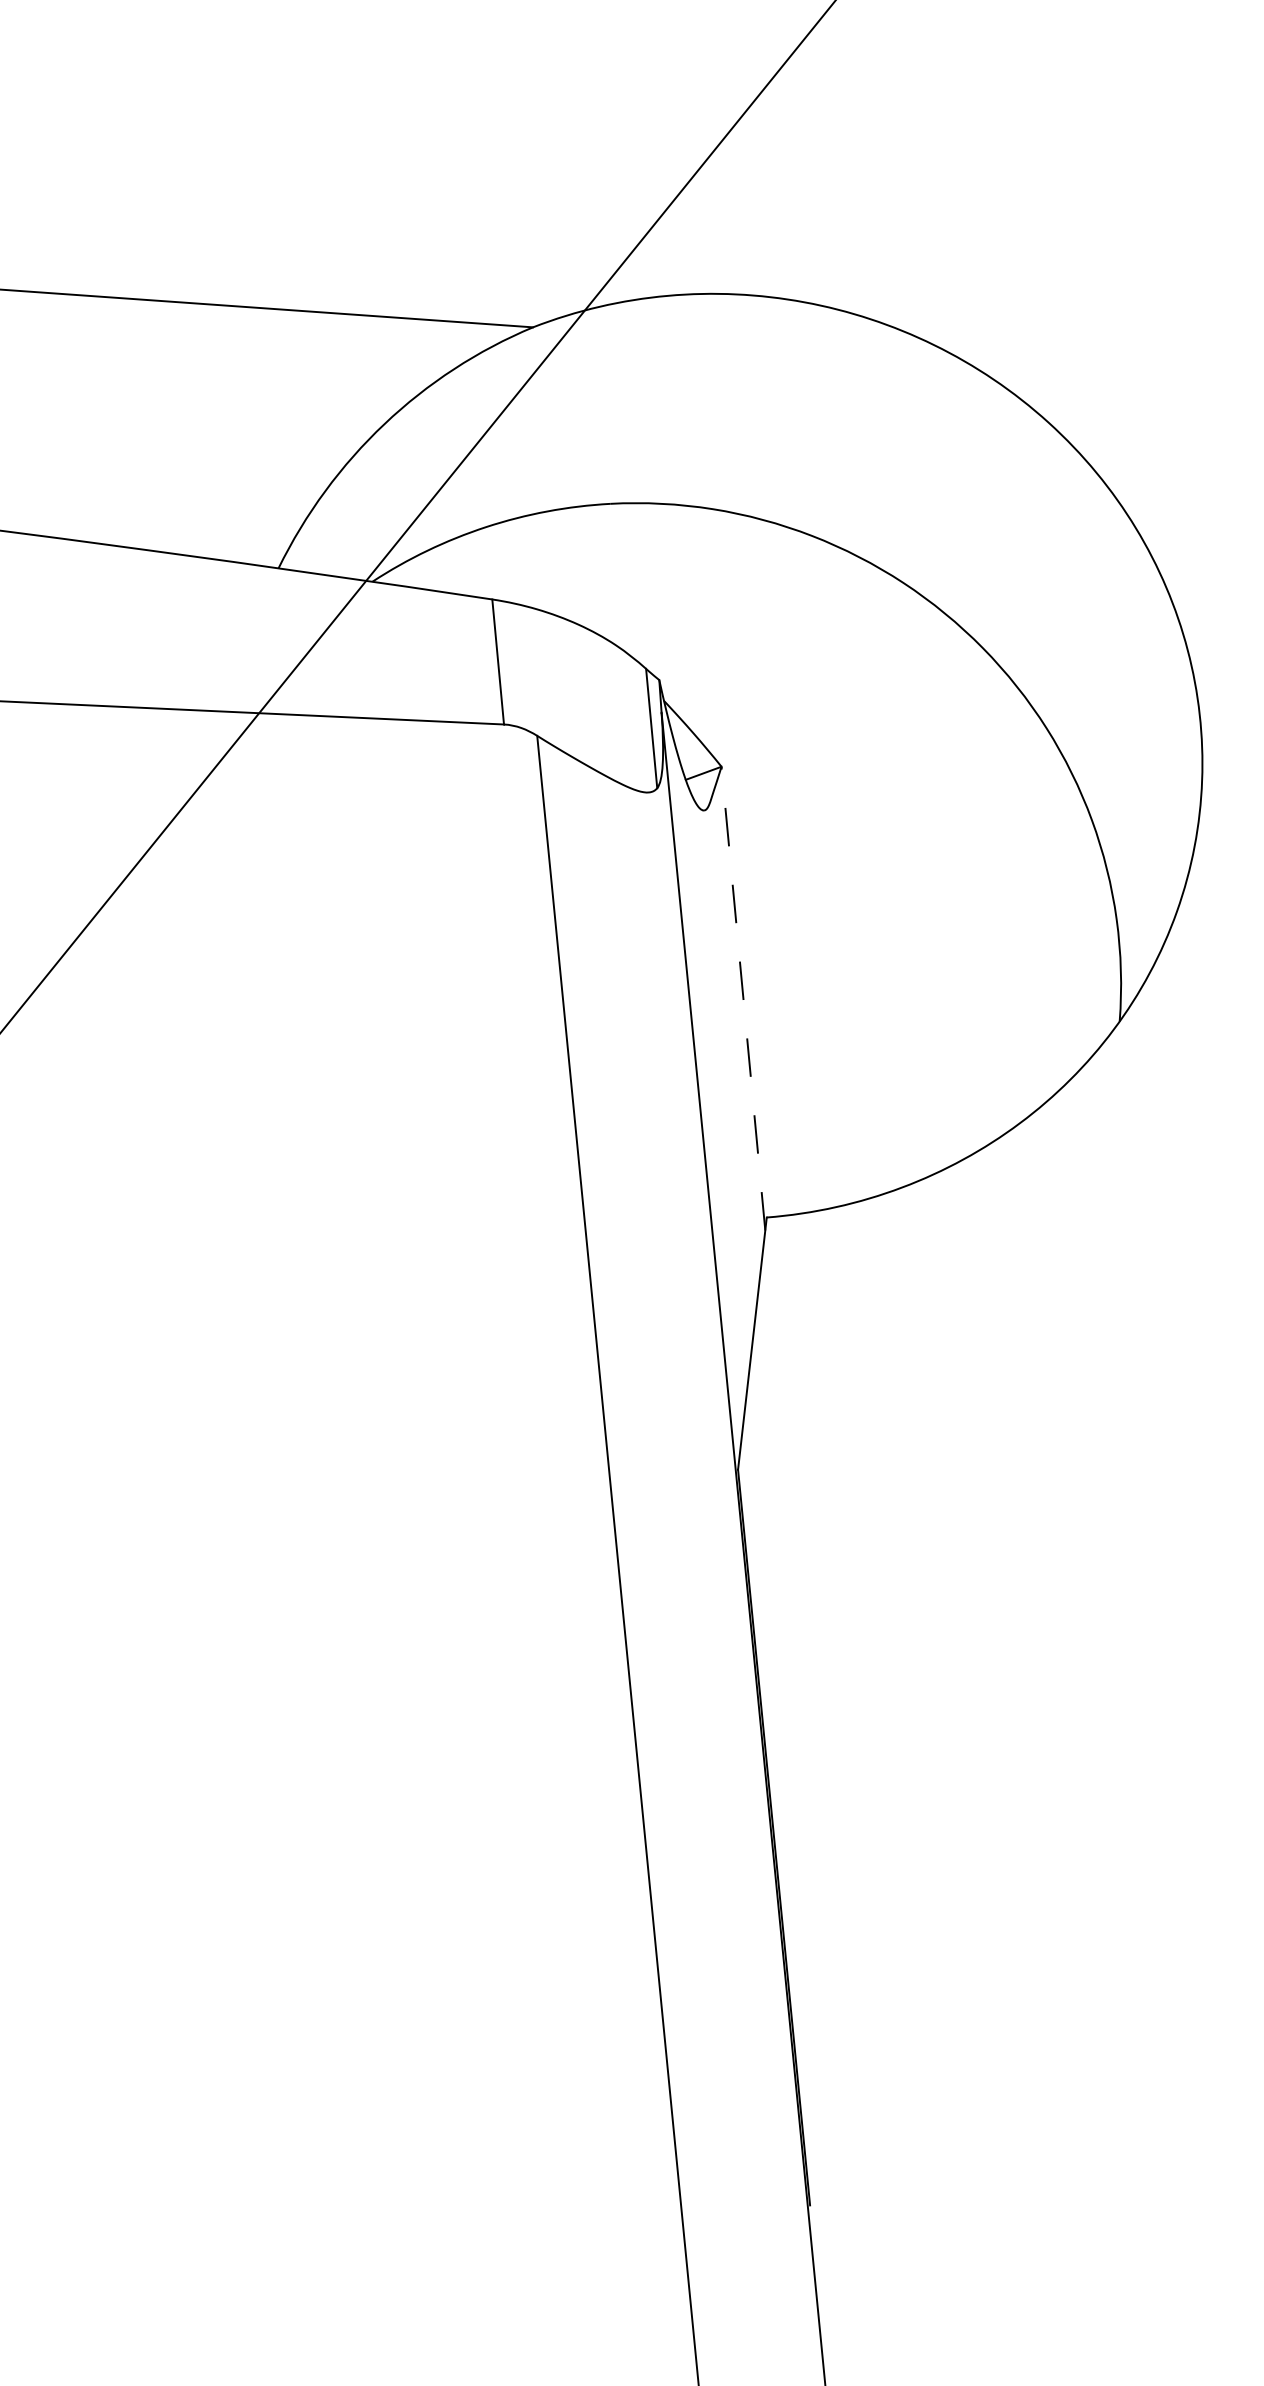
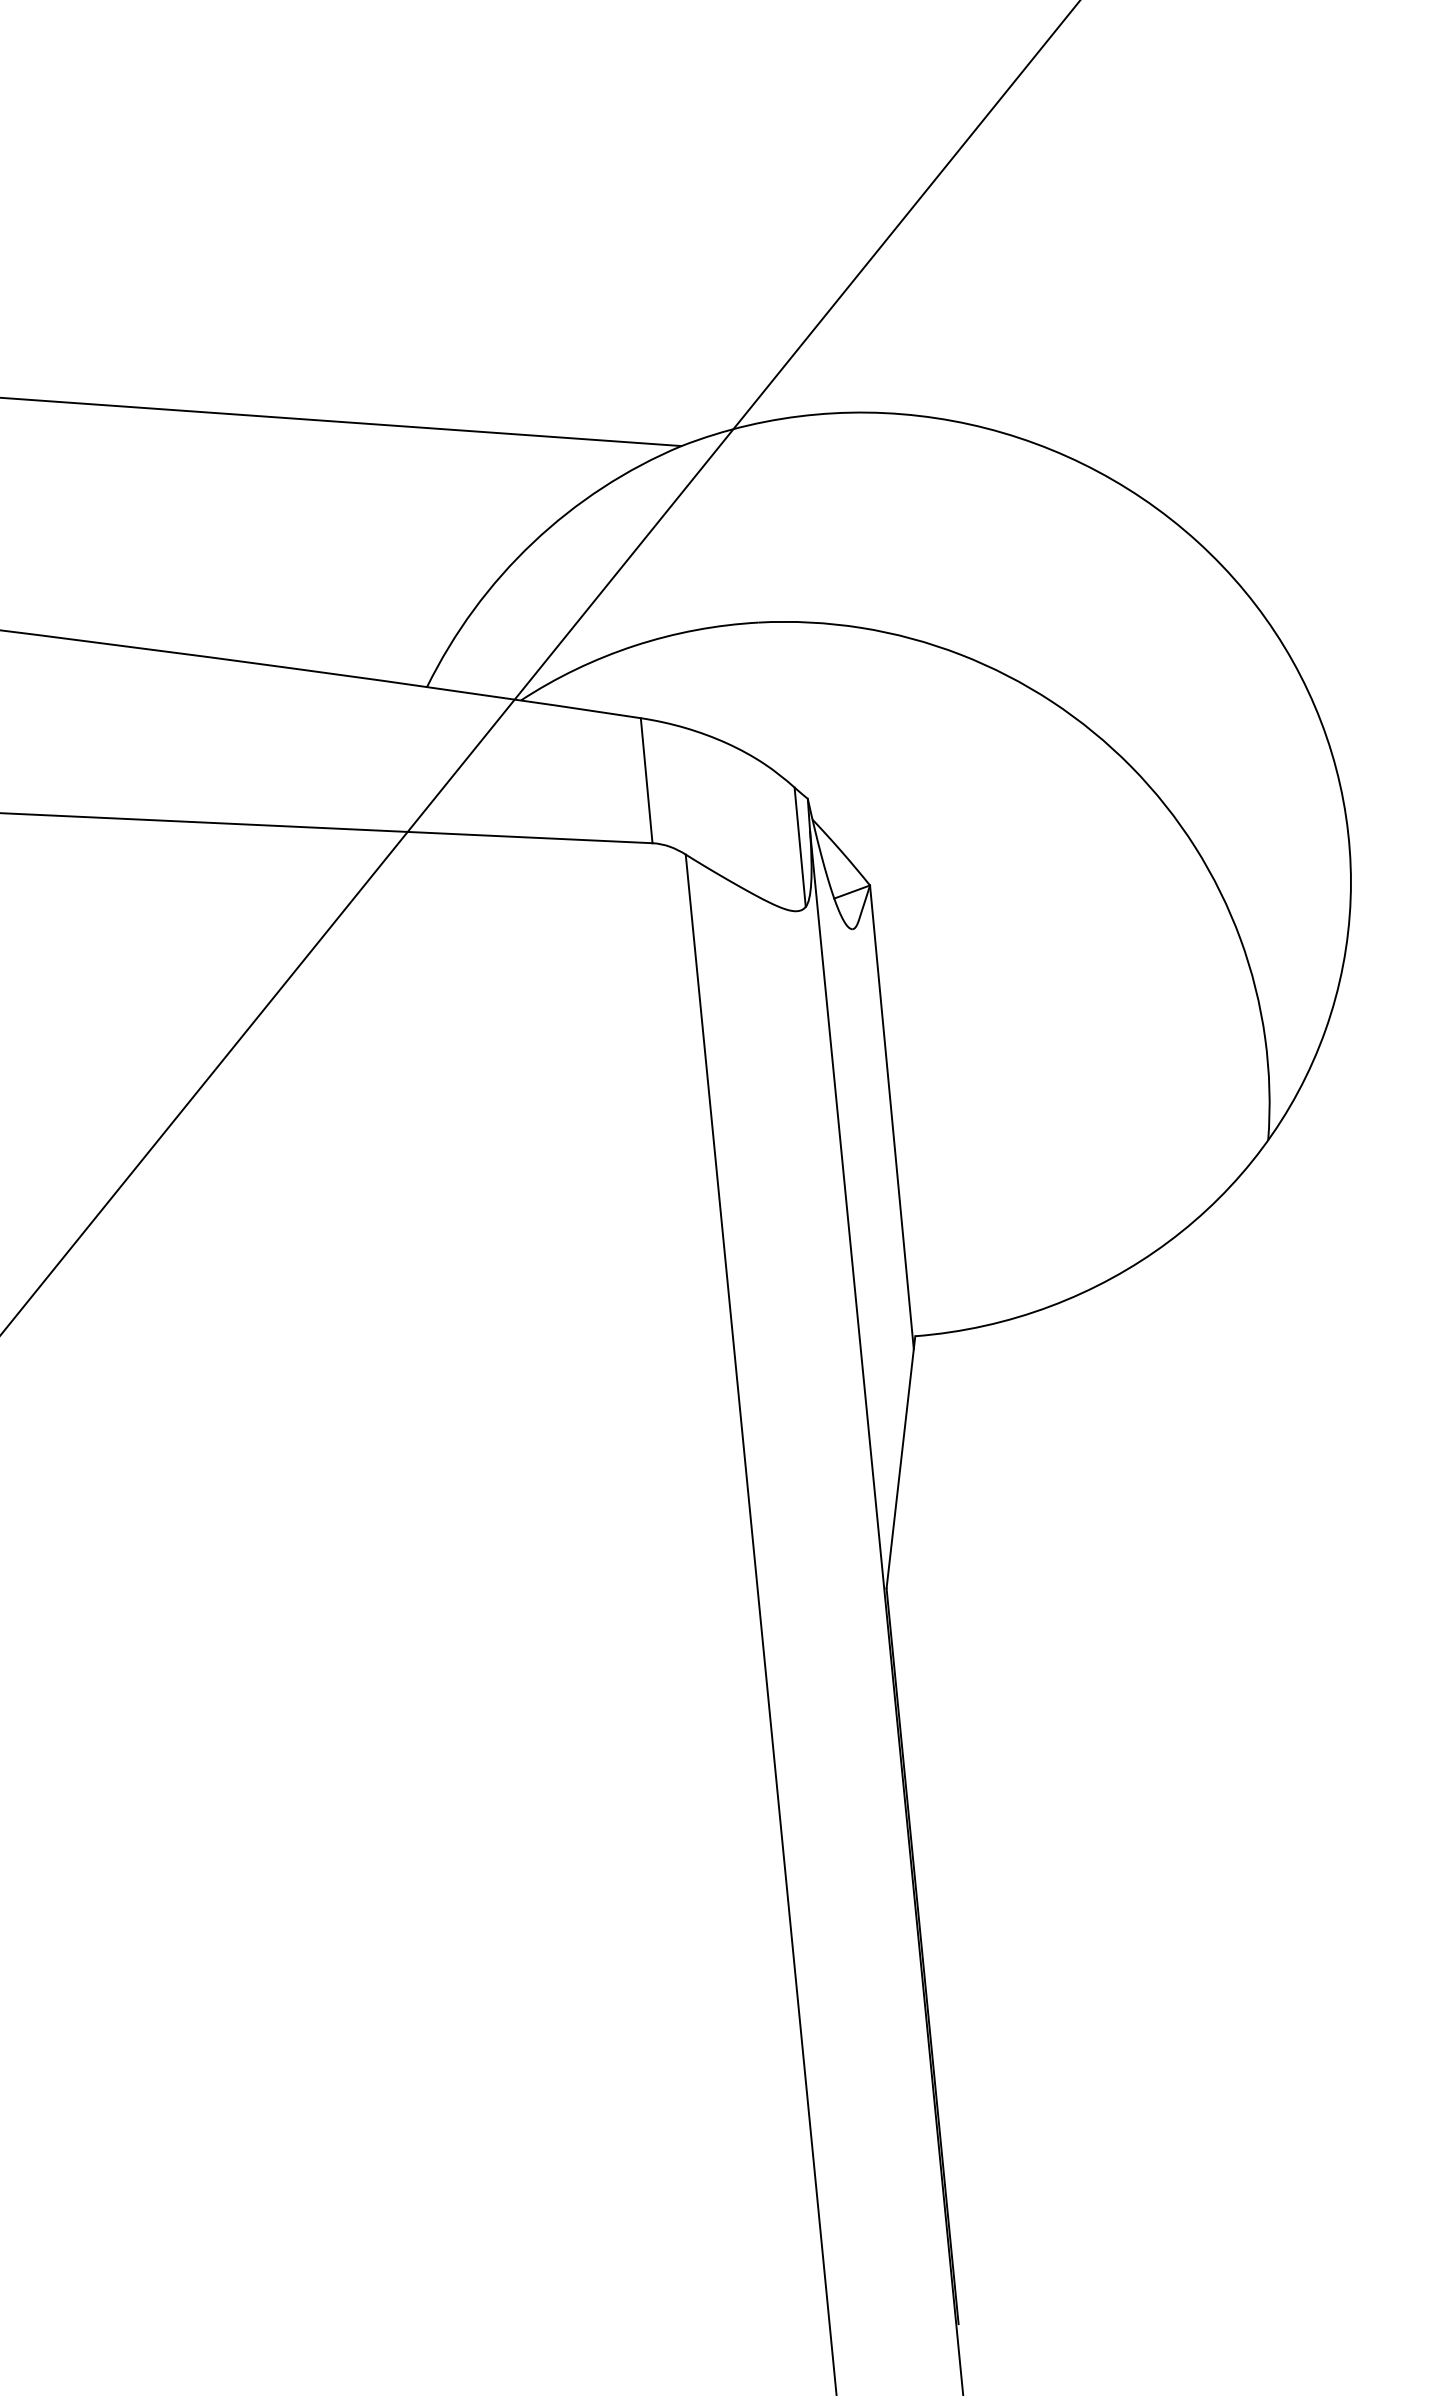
line: (742, 998) -> (891, 1117), dashed -> solid

